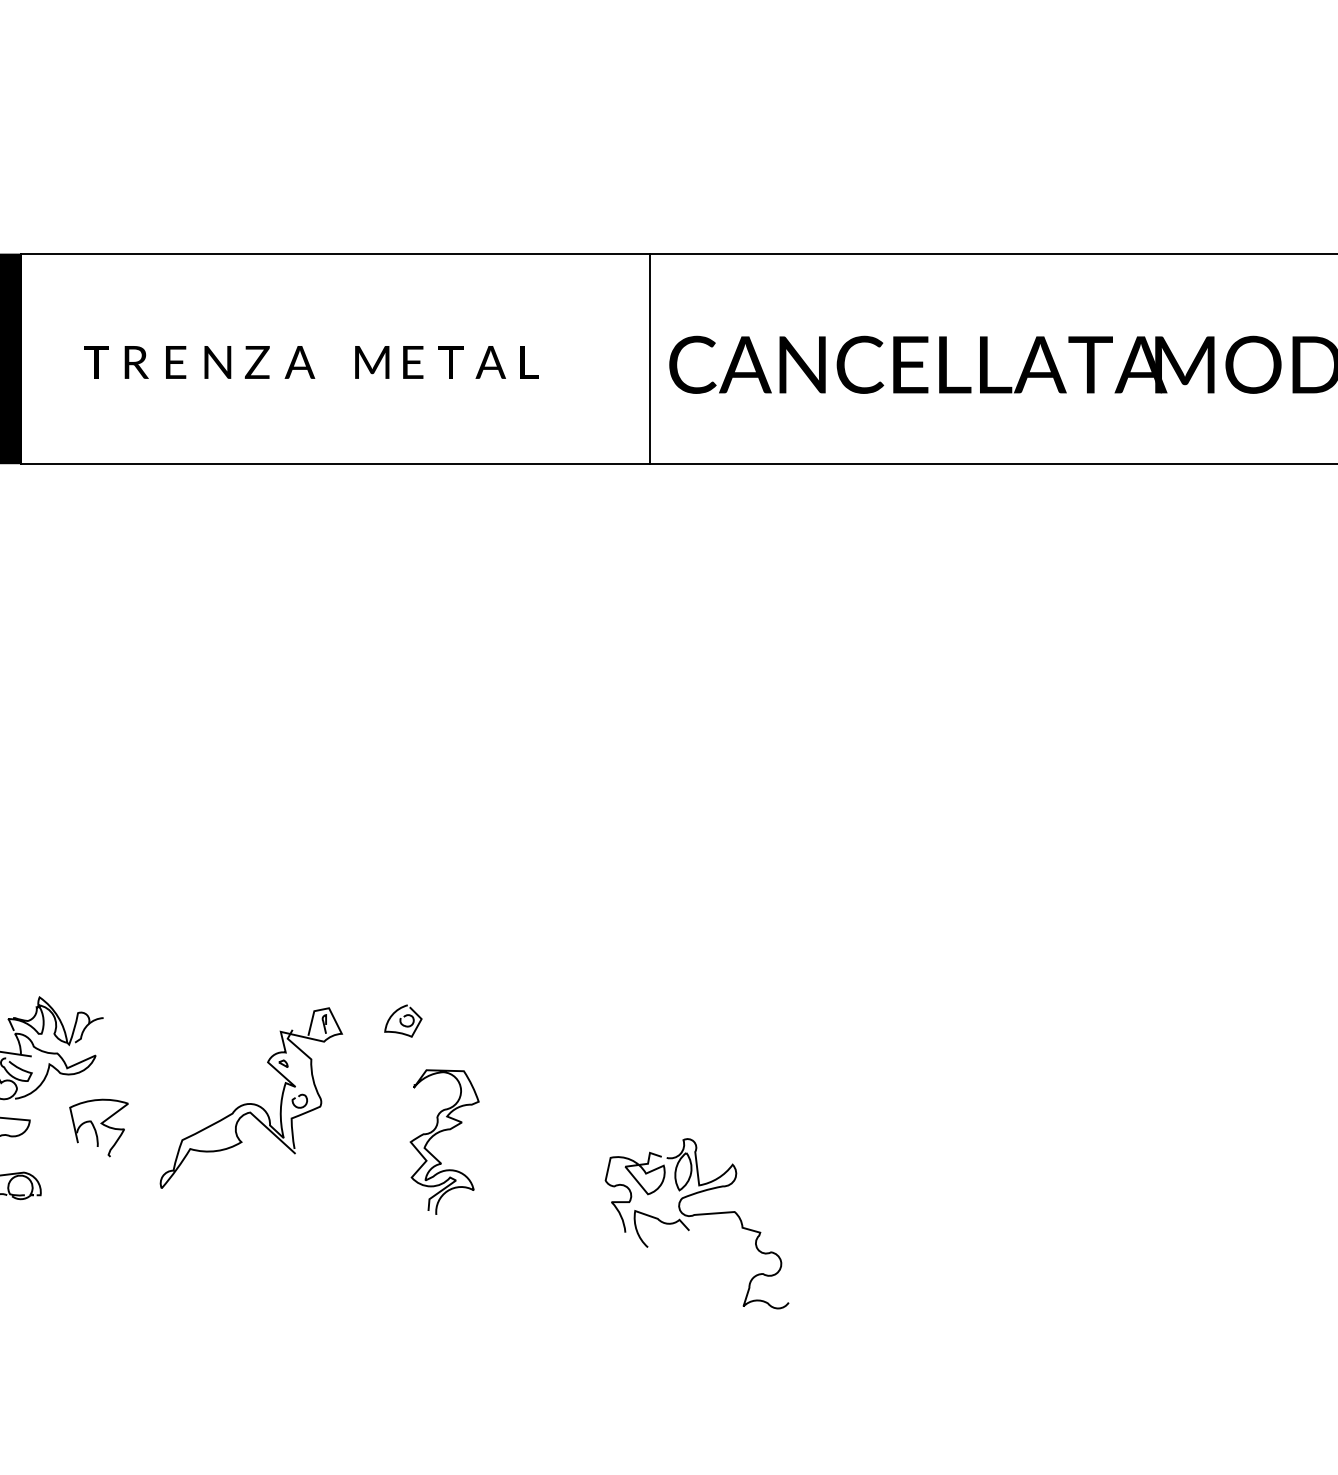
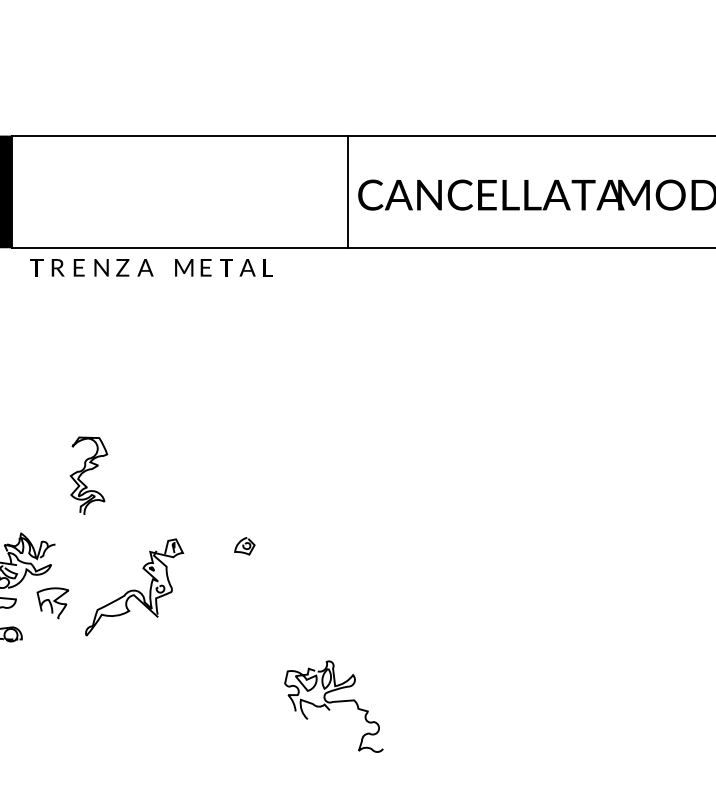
text: (311, 361) -> (151, 267), moved
part: (402, 1021) -> (244, 546), moved
part: (443, 1141) -> (88, 475), moved
part: (696, 1223) -> (333, 706), moved

